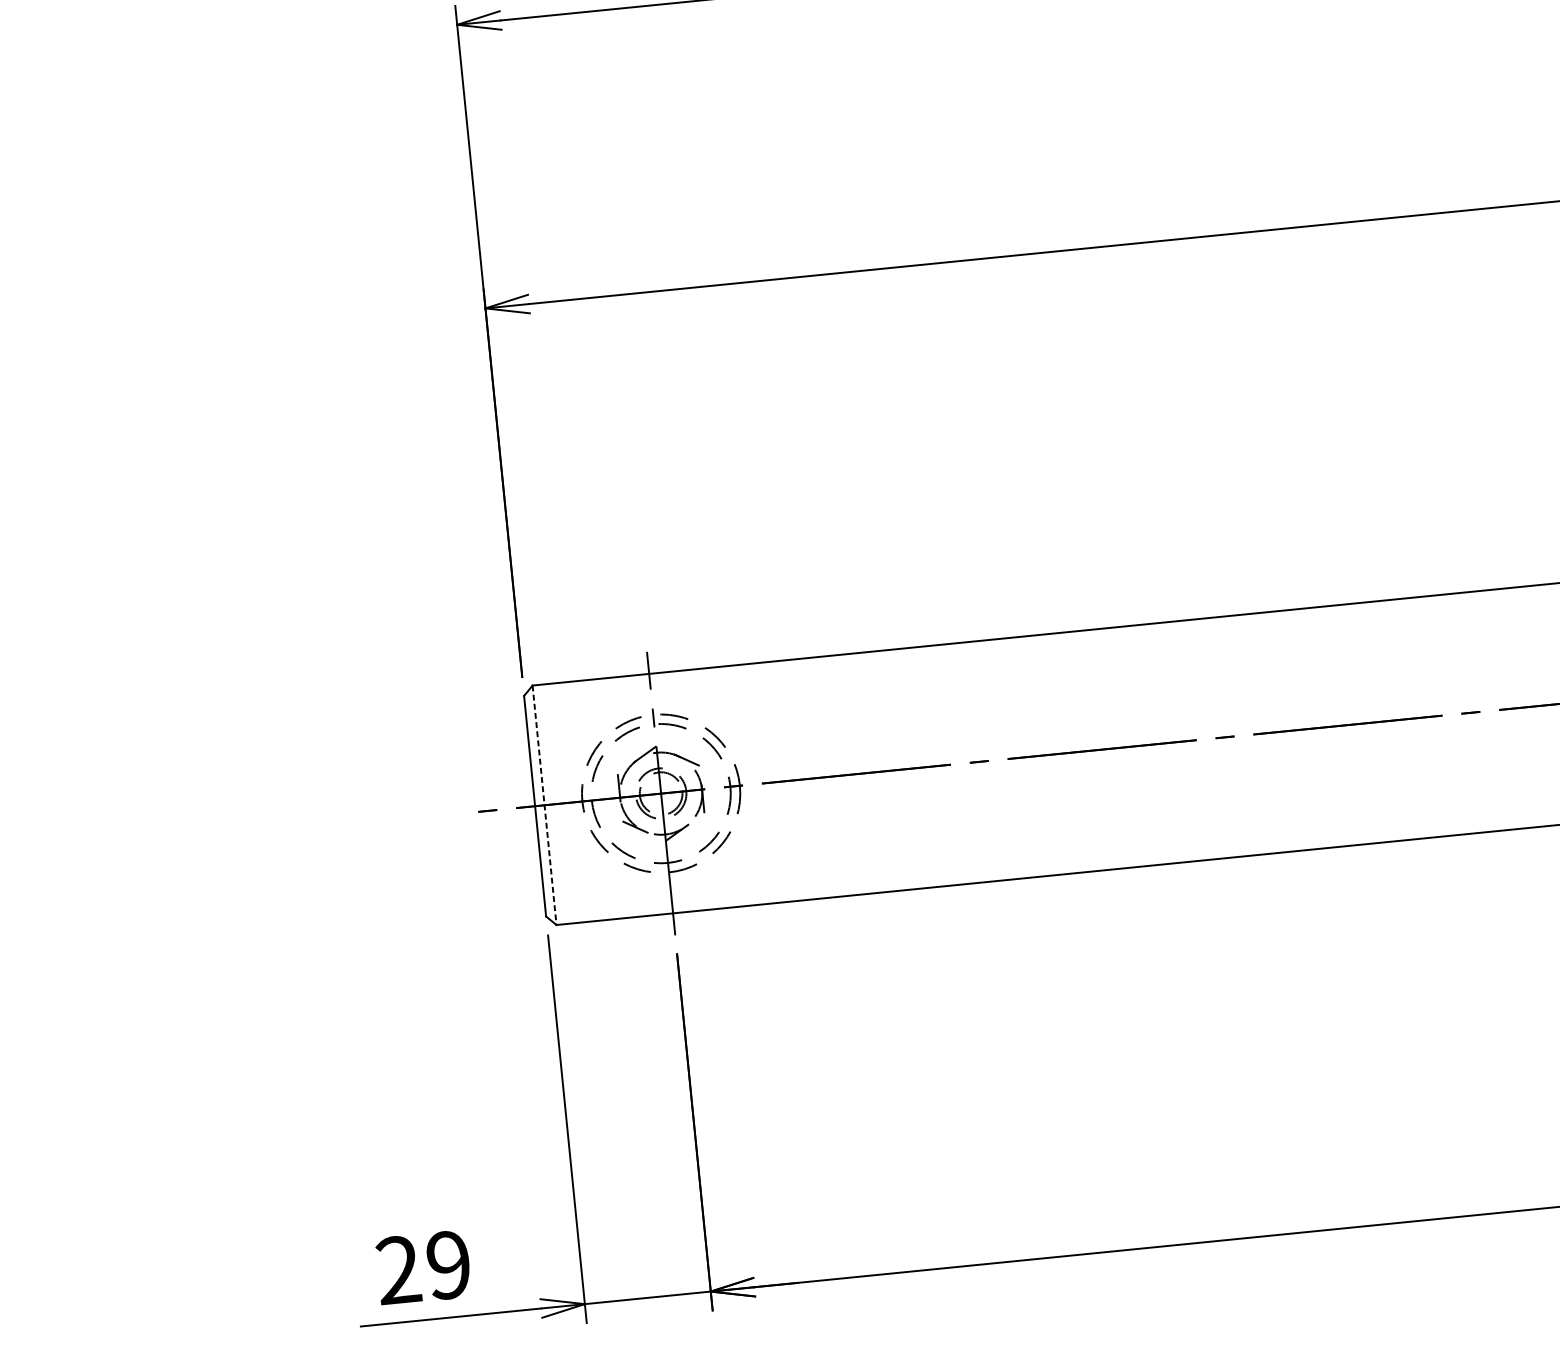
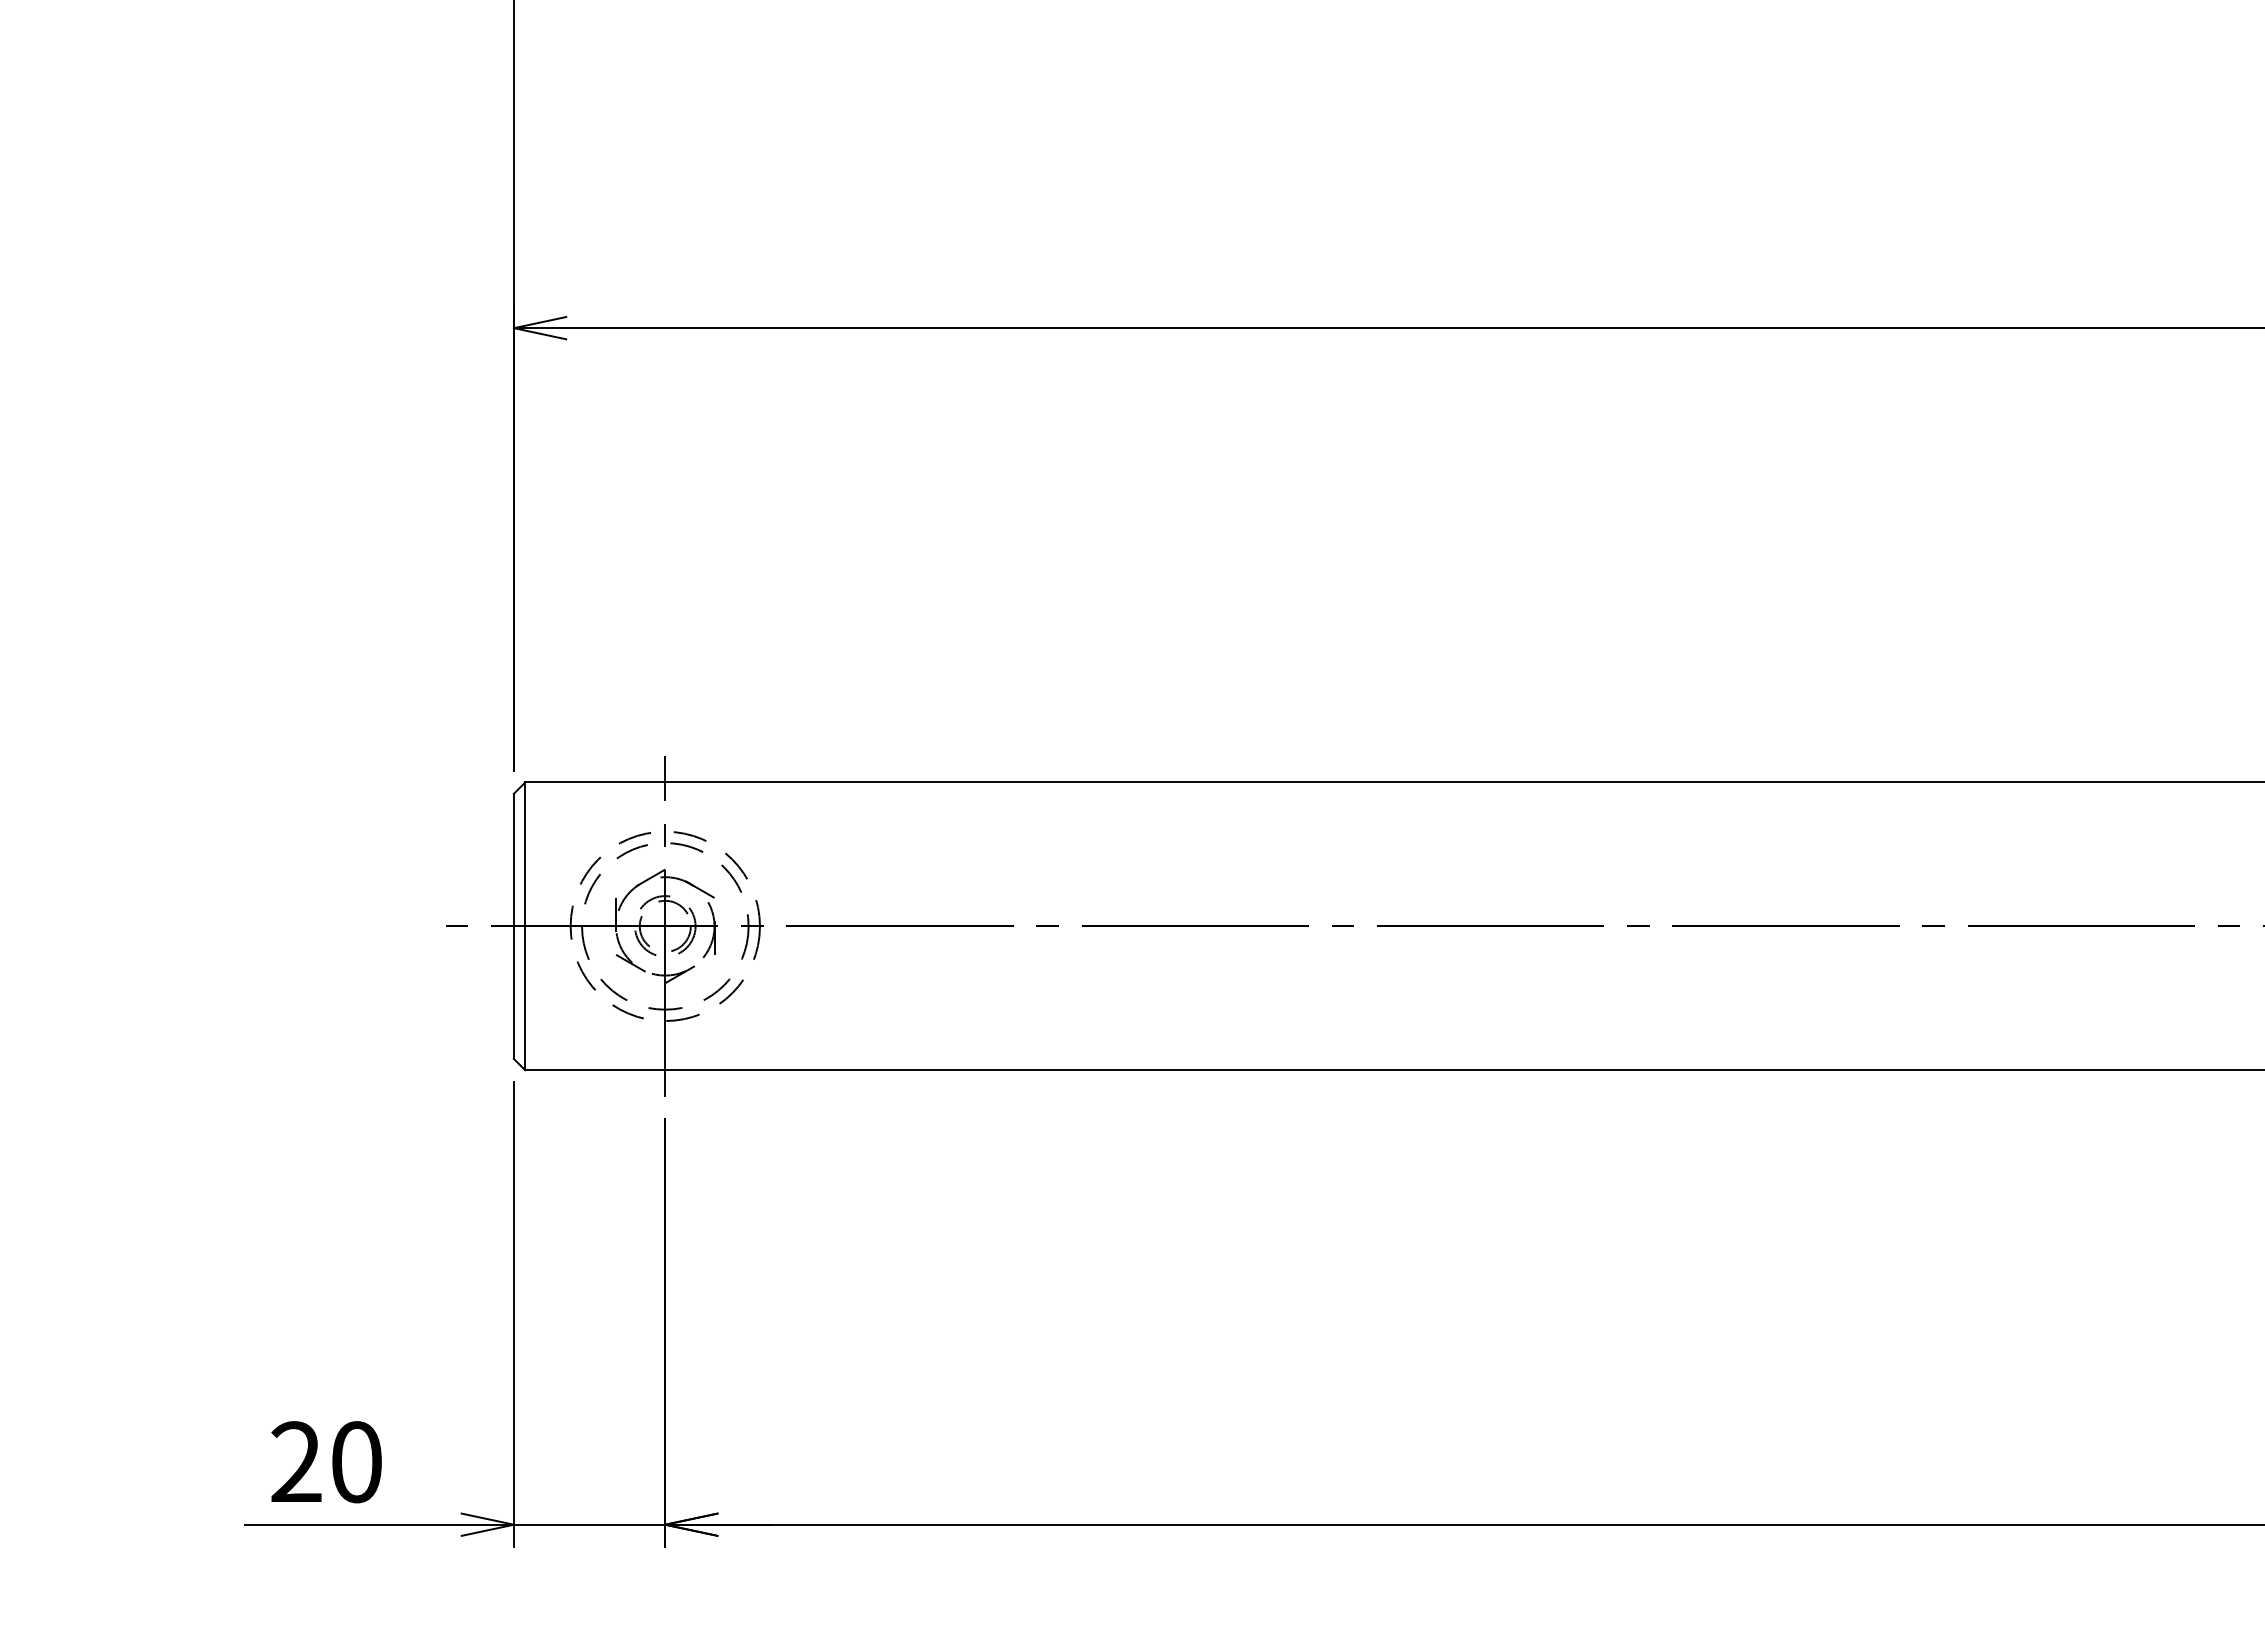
line: (544, 805) -> (525, 926), dashed -> solid
text: (448, 1265) -> (356, 1462), 29 -> 20

